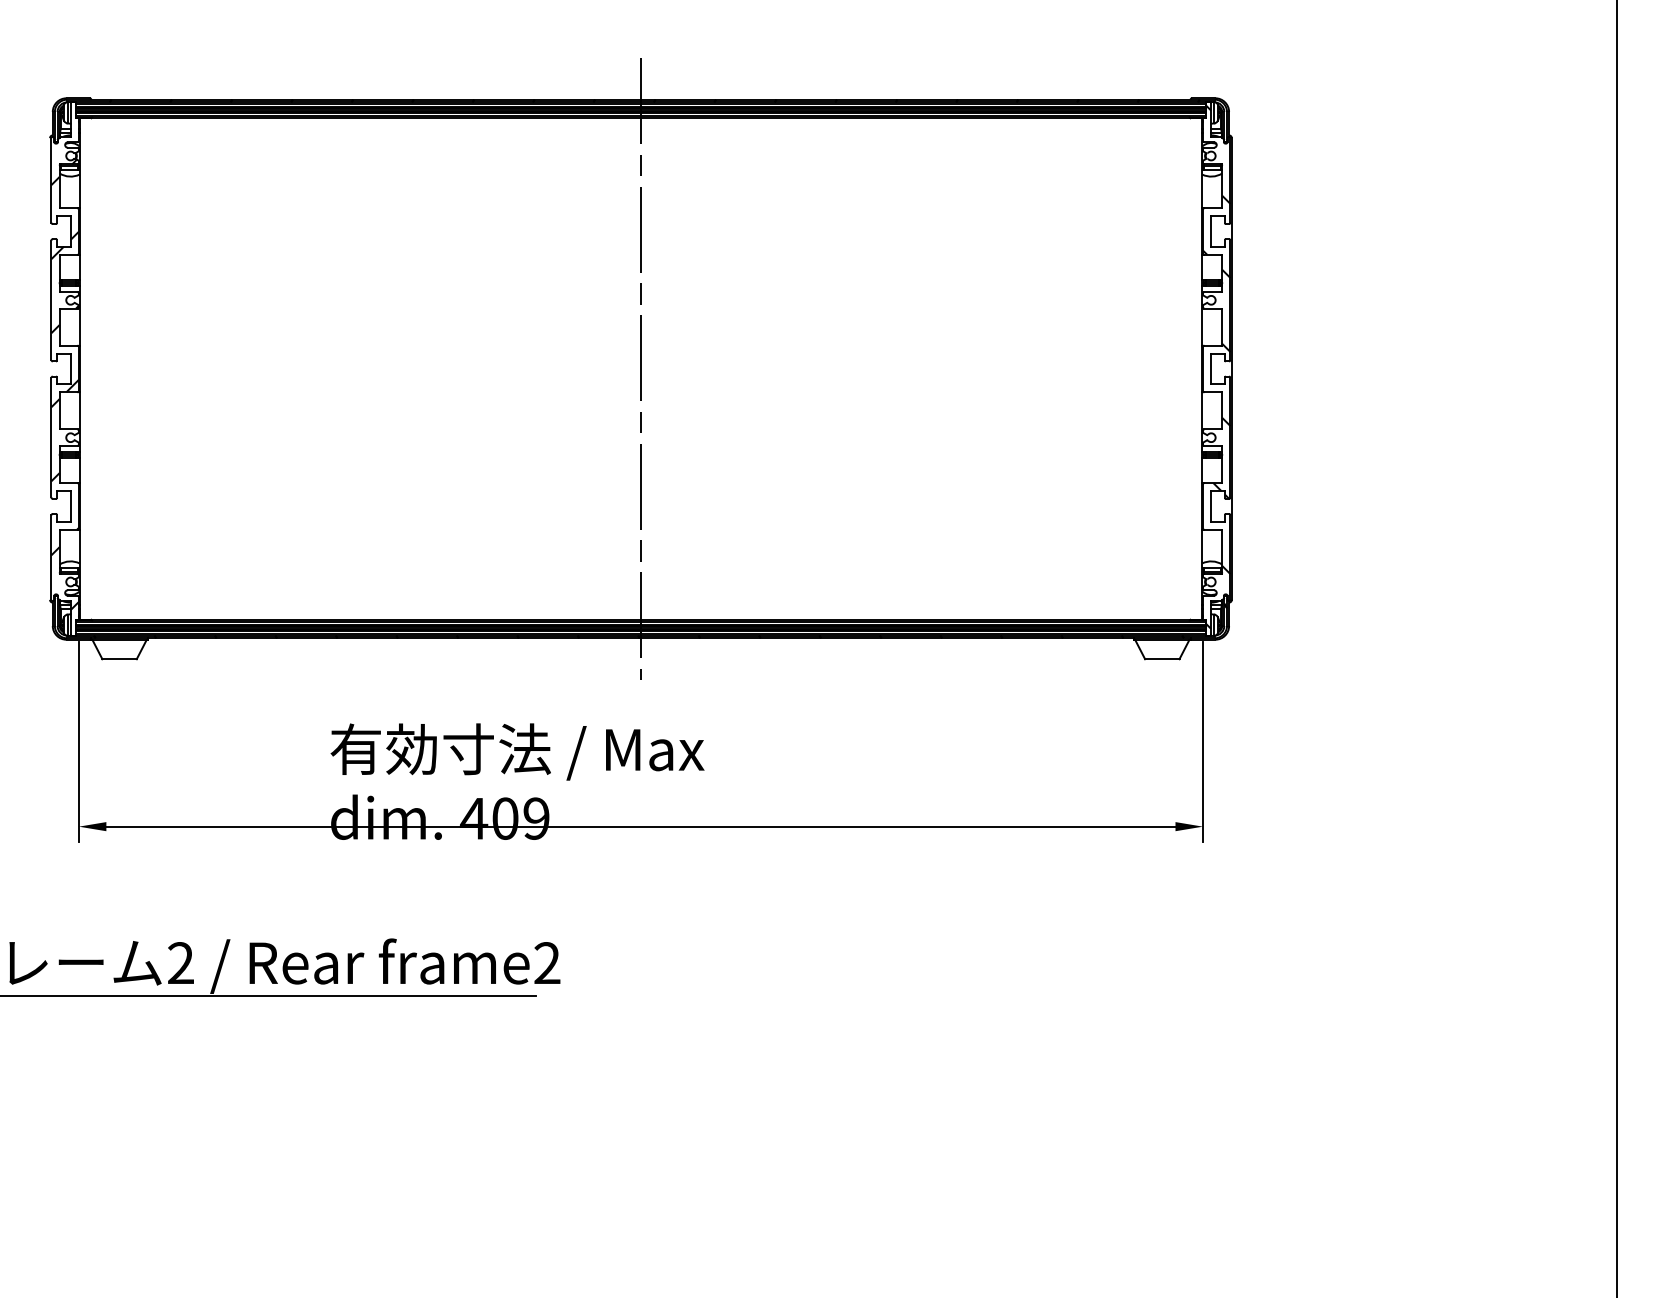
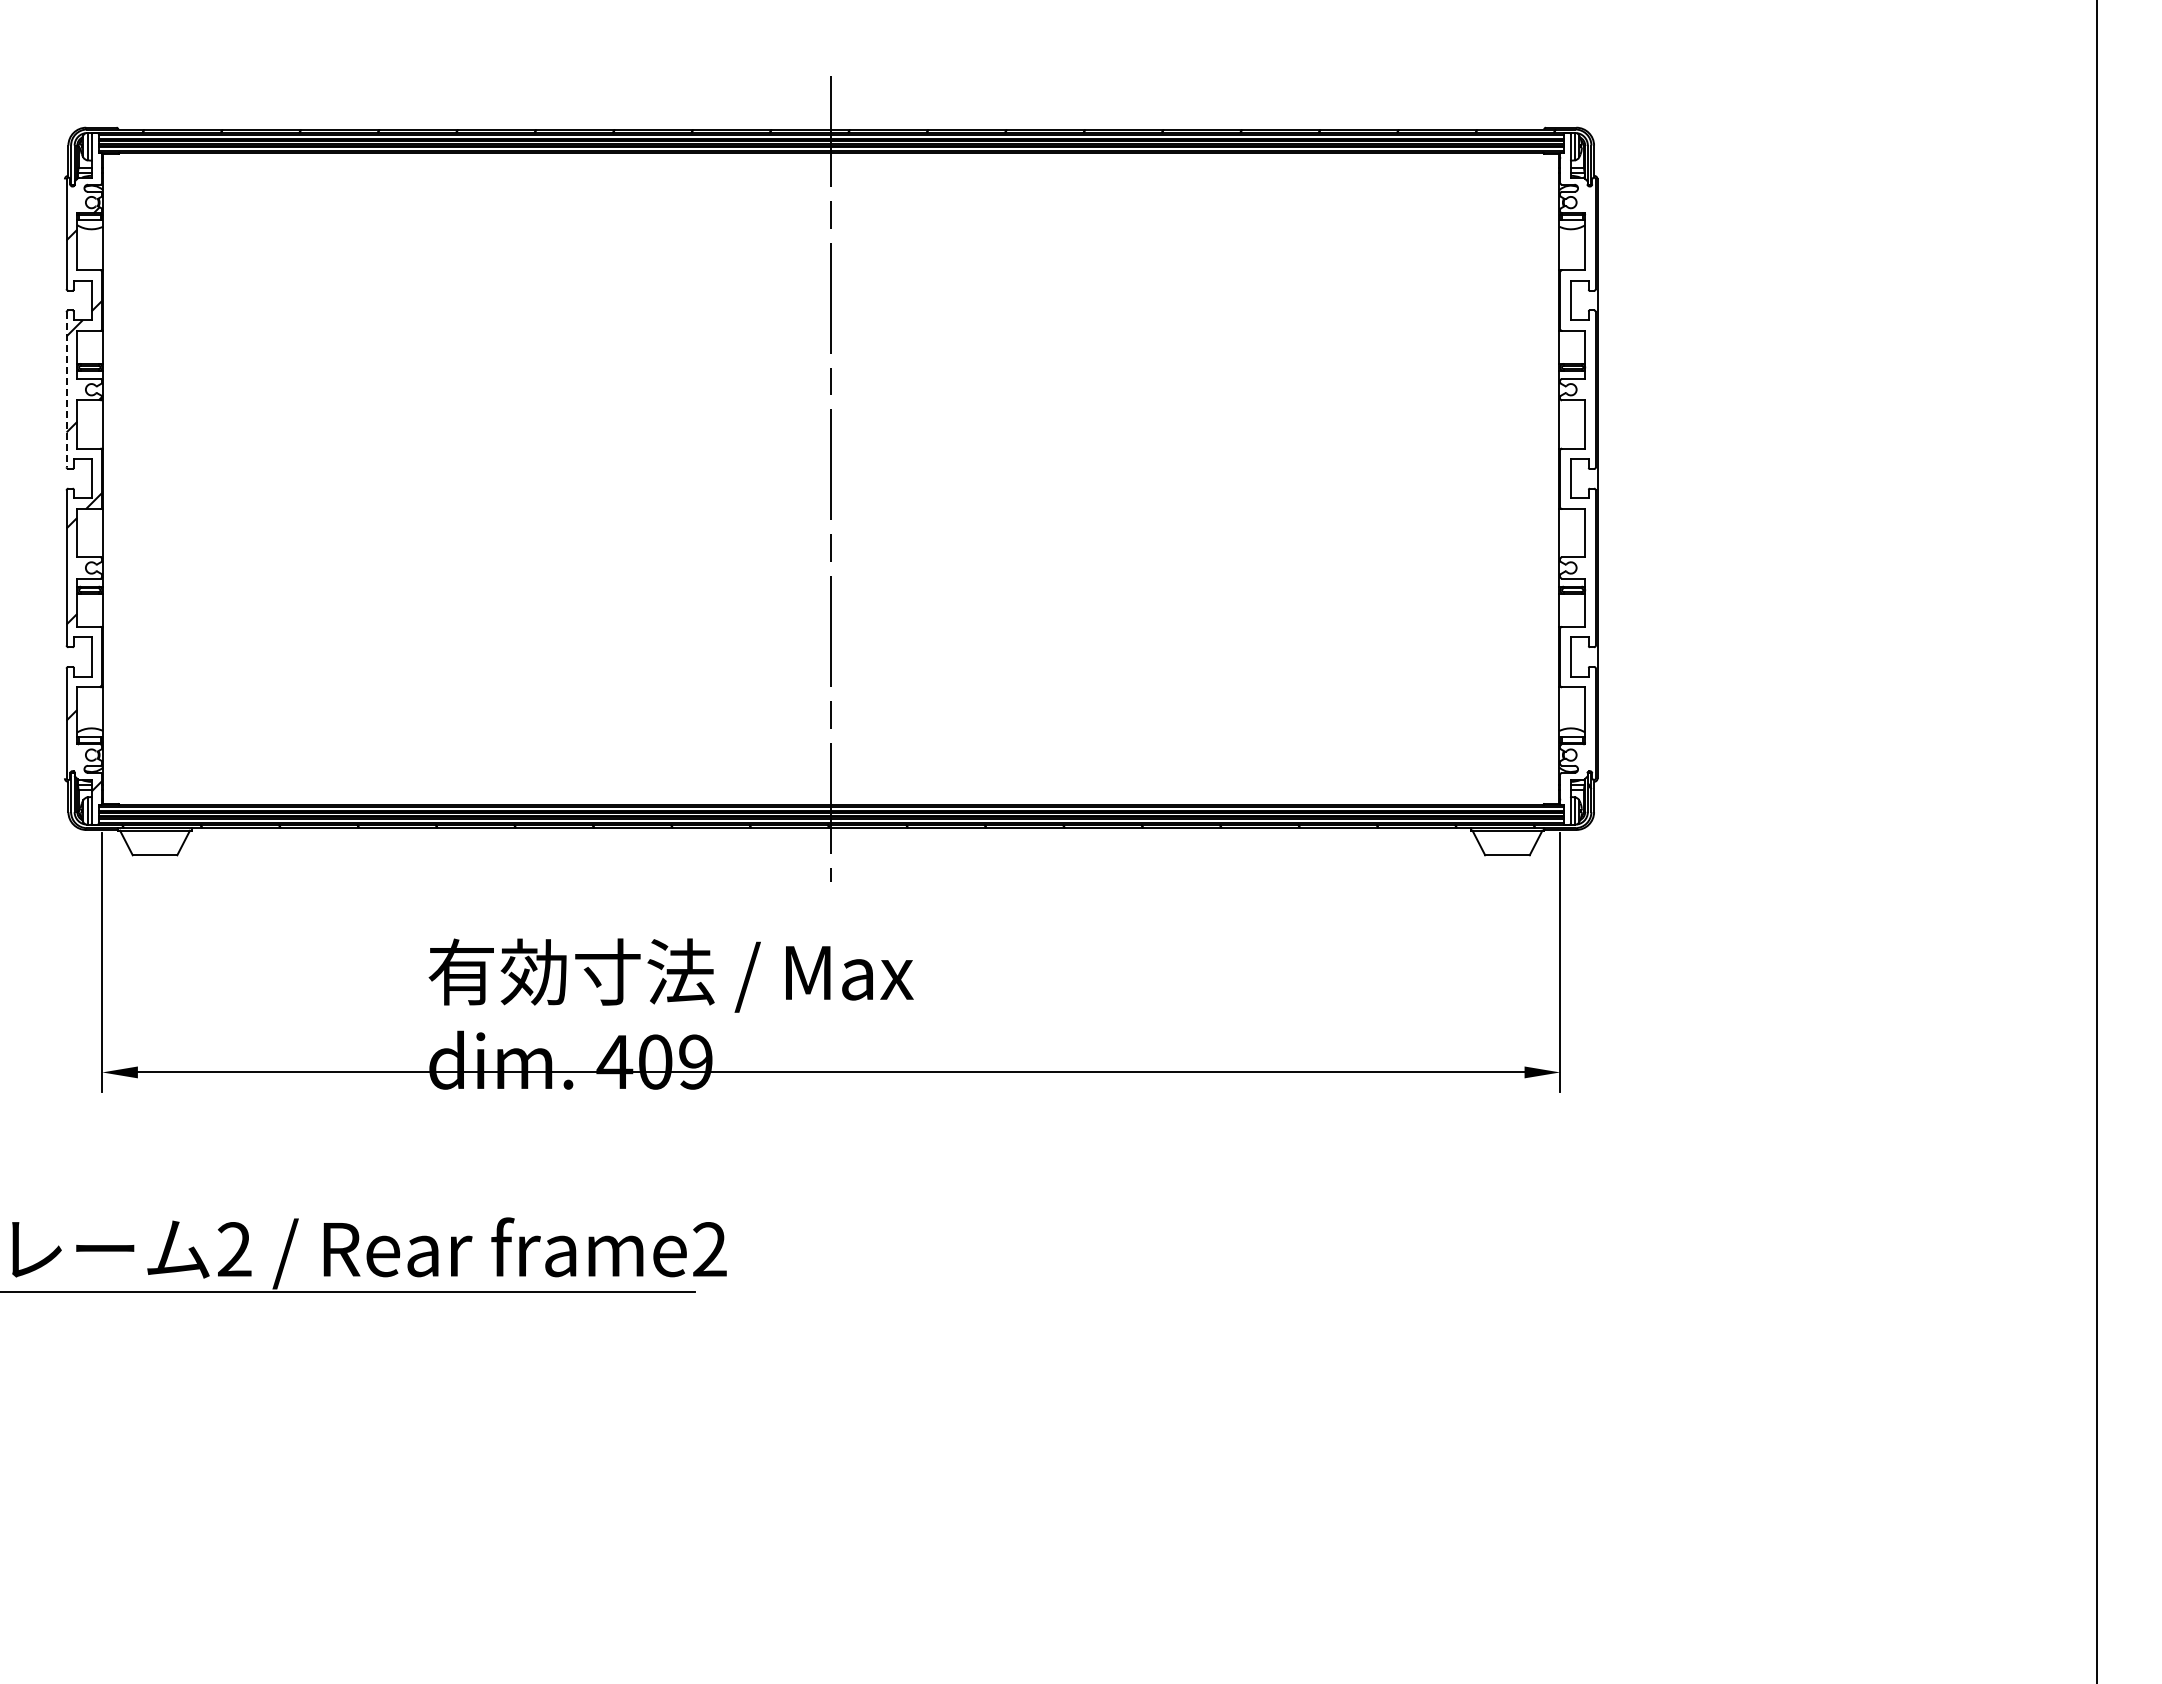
line: (51, 300) -> (66, 389), solid -> dashed
hatch: (1216, 367) -> (1577, 476), removed

